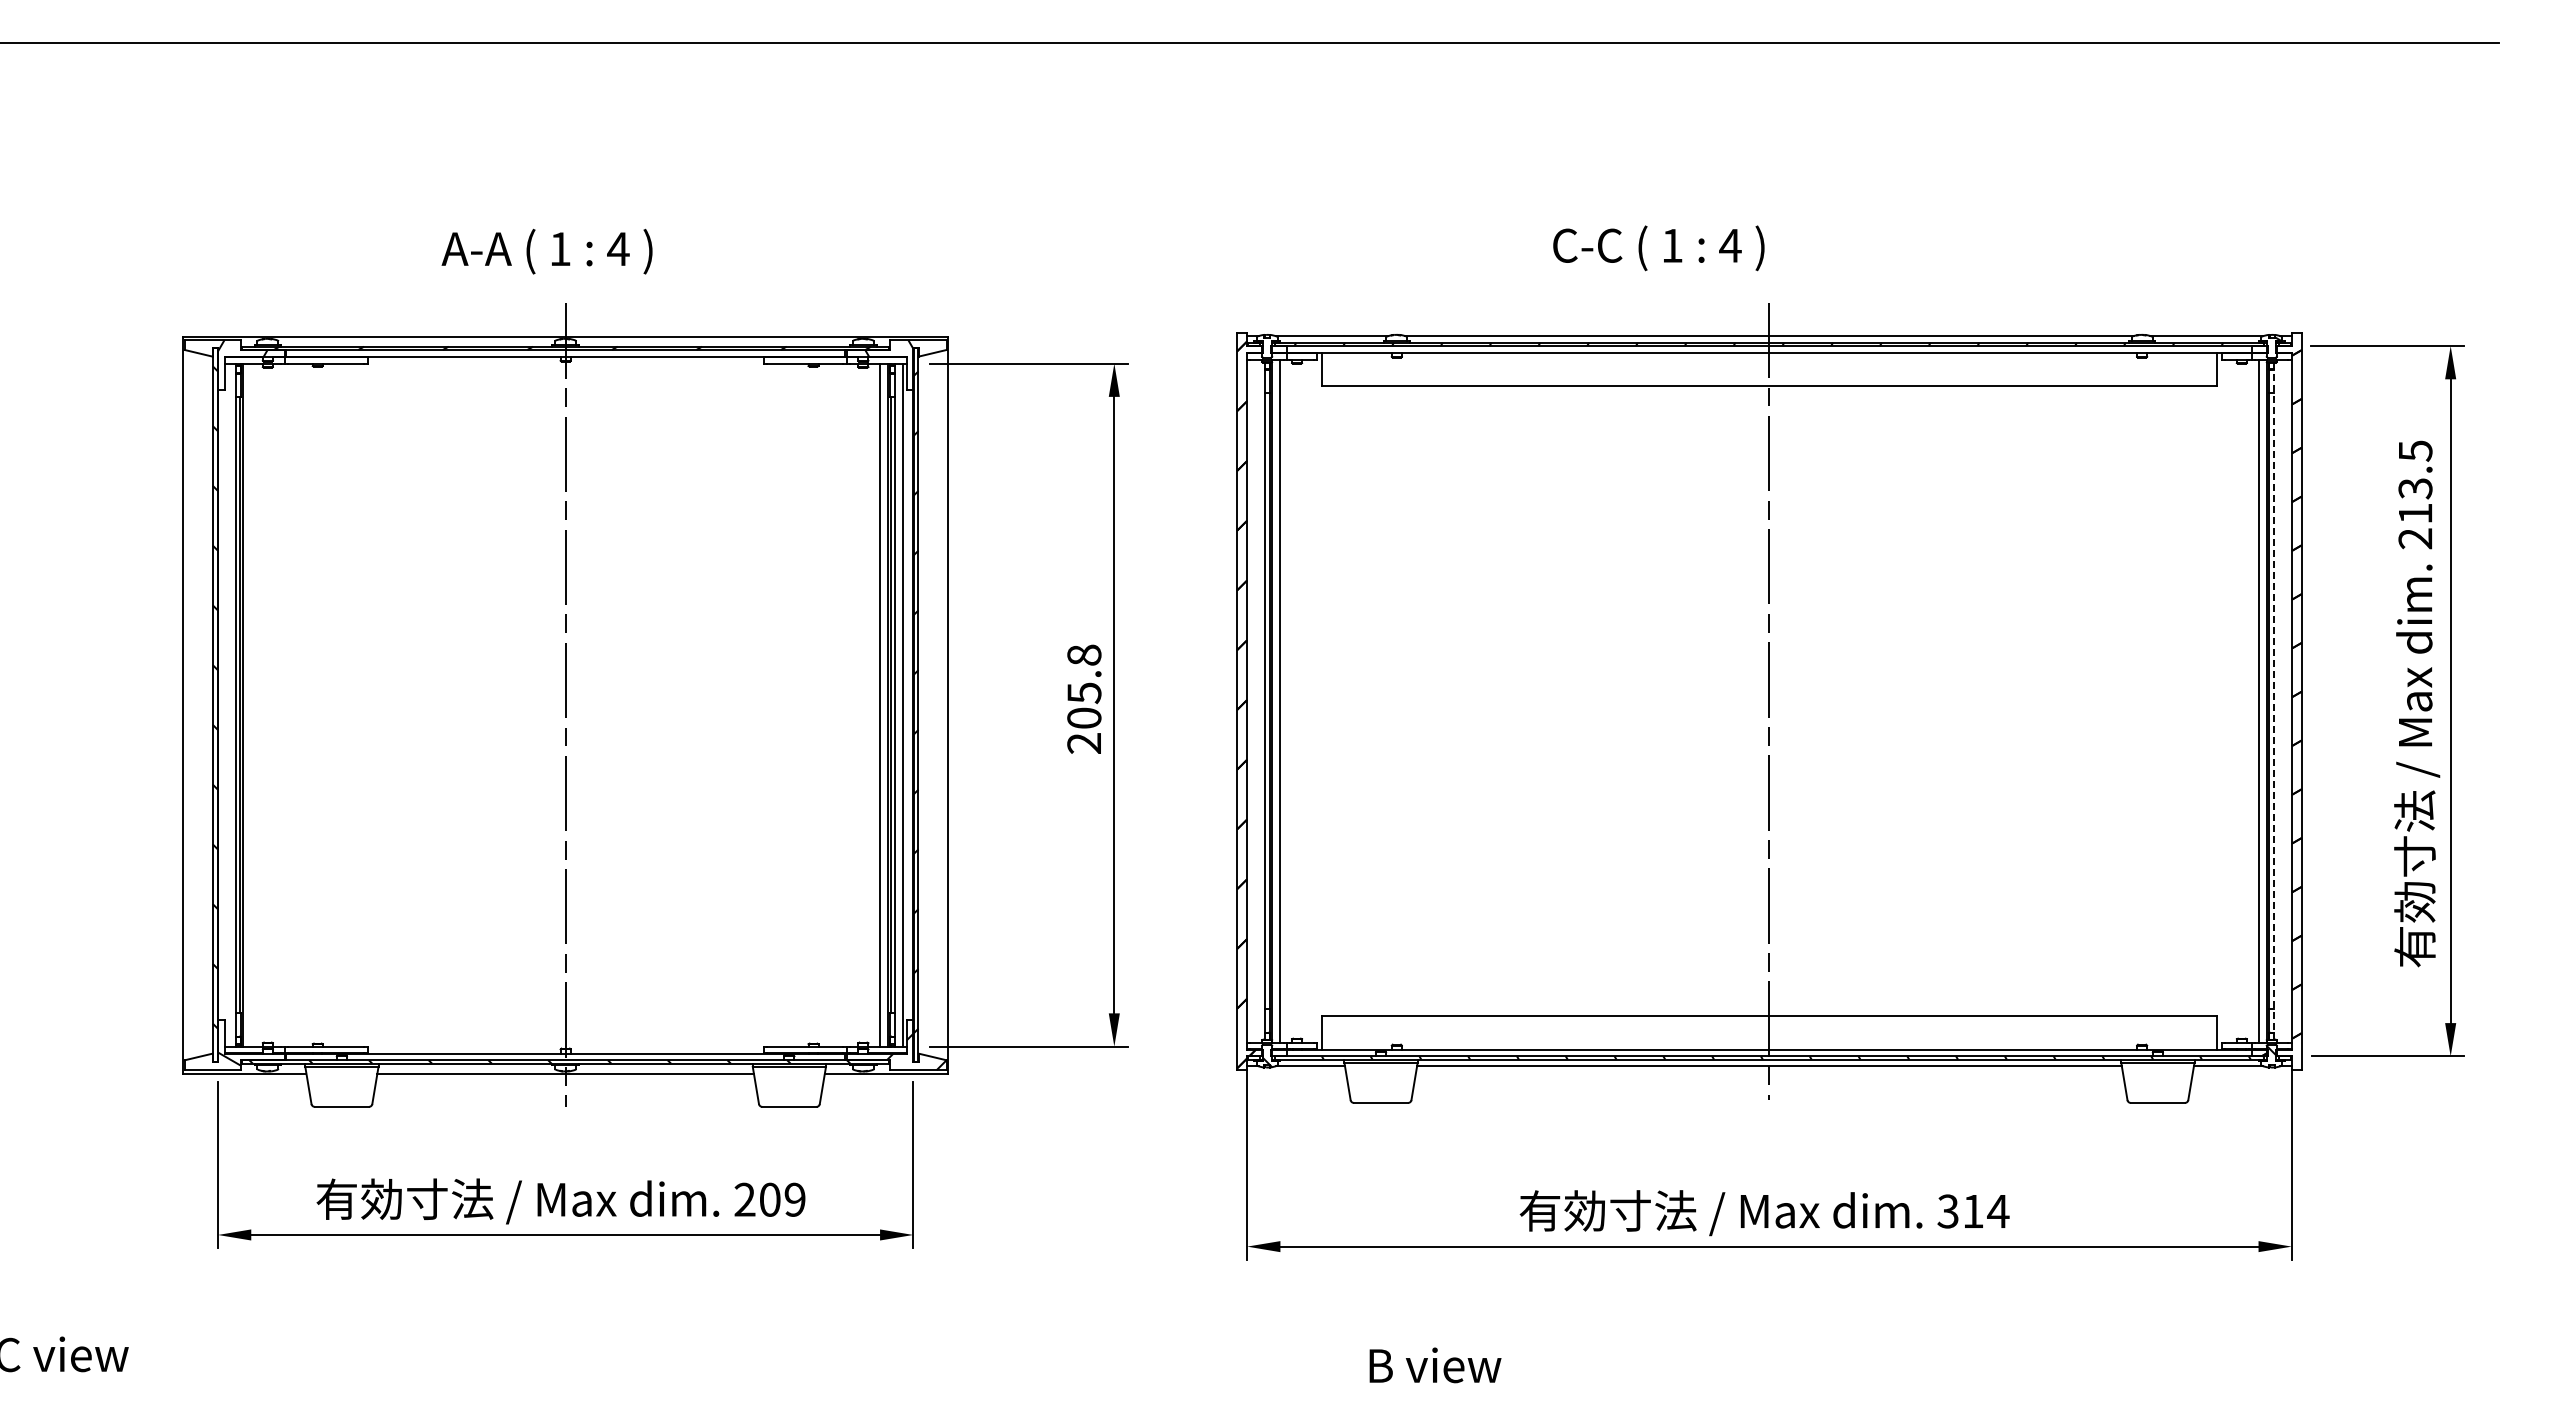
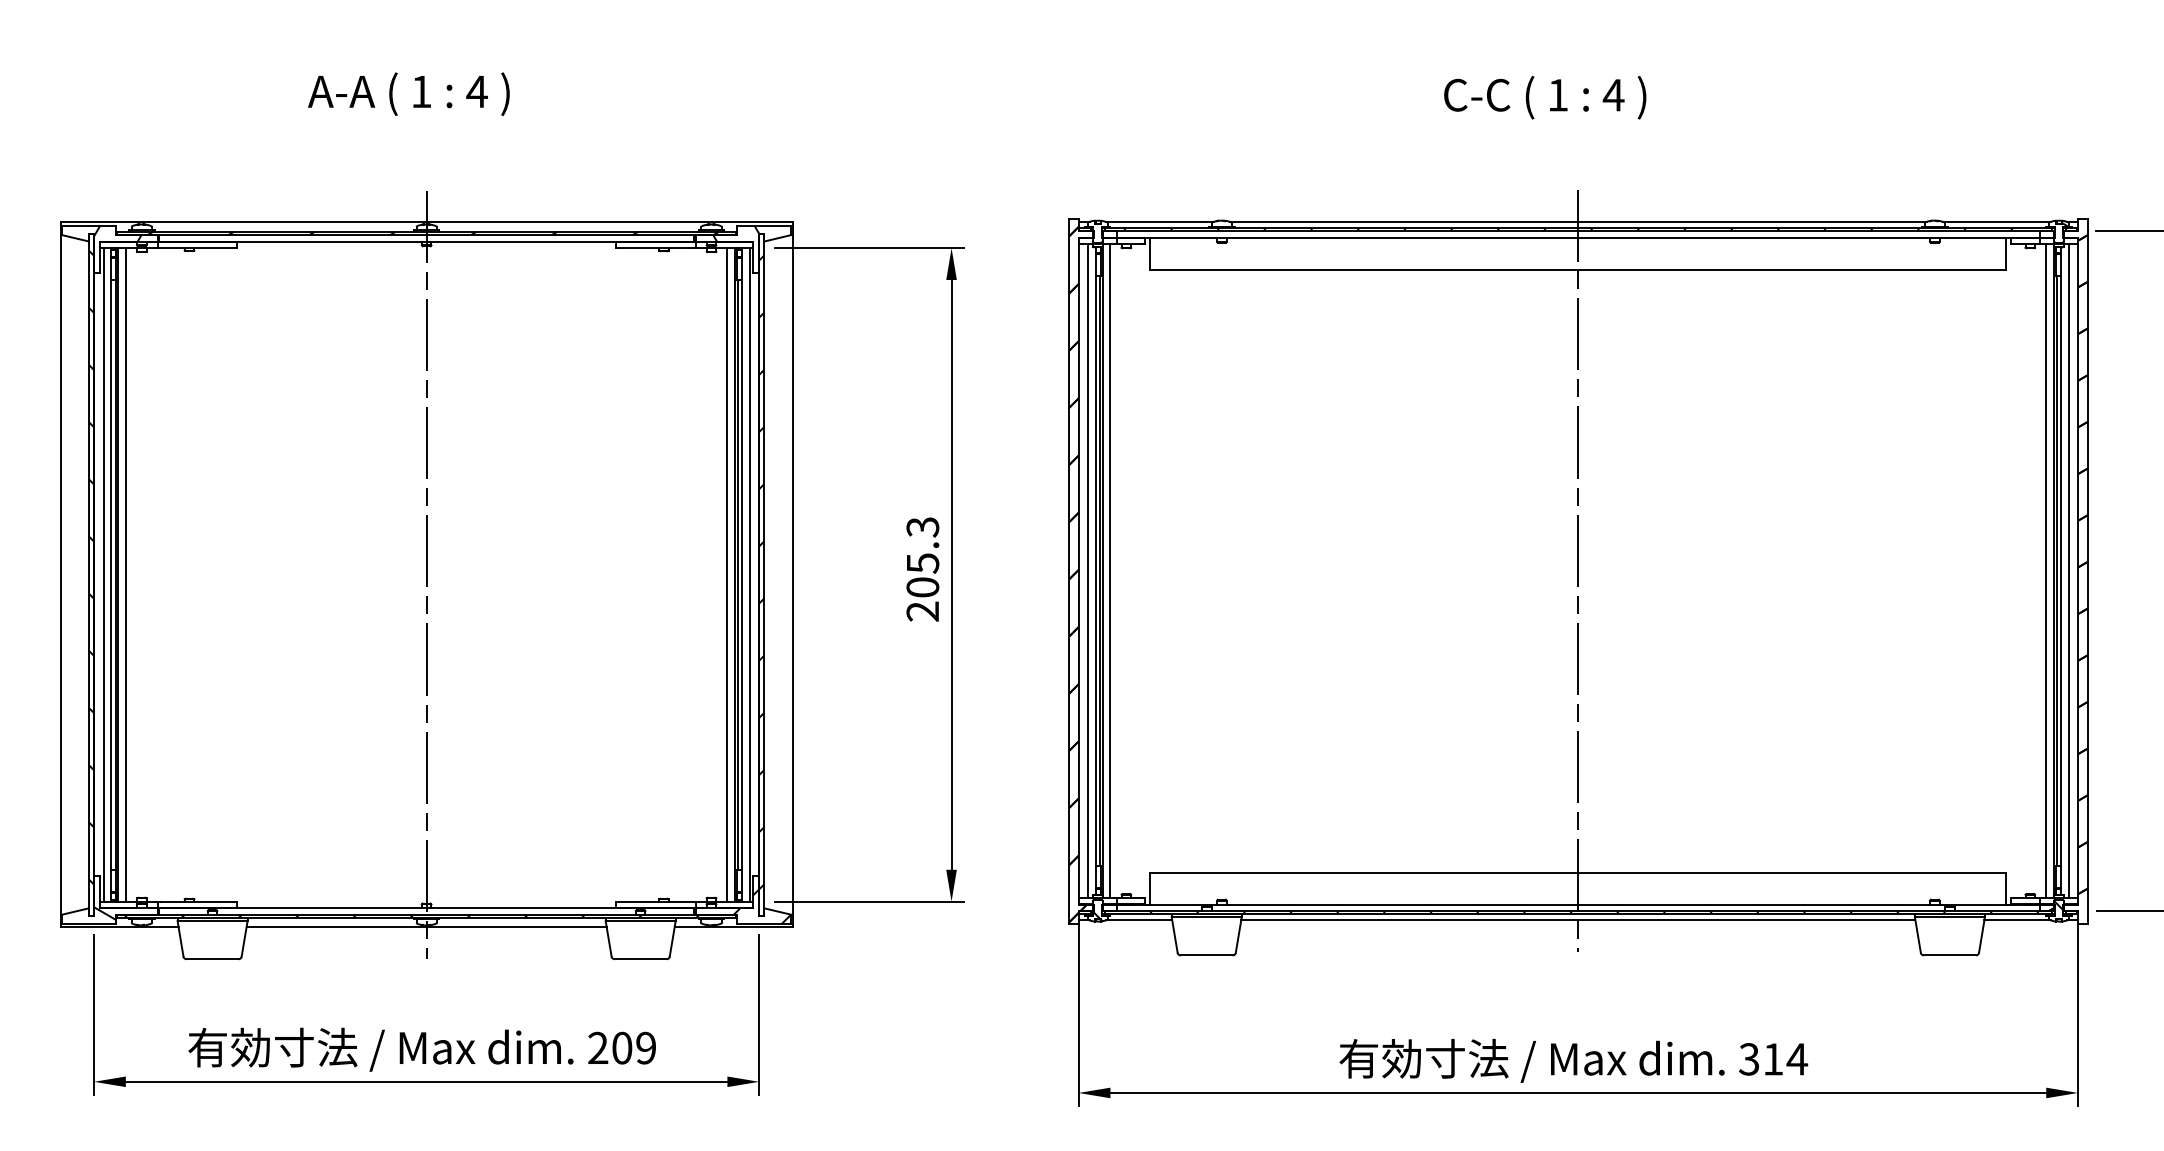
text: (1658, 248) -> (1544, 97), moved
text: (546, 251) -> (408, 94), moved
text: (1084, 655) -> (923, 527), 205.8 -> 205.3
line: (1257, 700) -> (1088, 570), added
line: (2281, 700) -> (2068, 570), added
line: (2273, 701) -> (2060, 571), dashed -> solid
line: (227, 704) -> (103, 574), added
line: (251, 704) -> (126, 574), added

